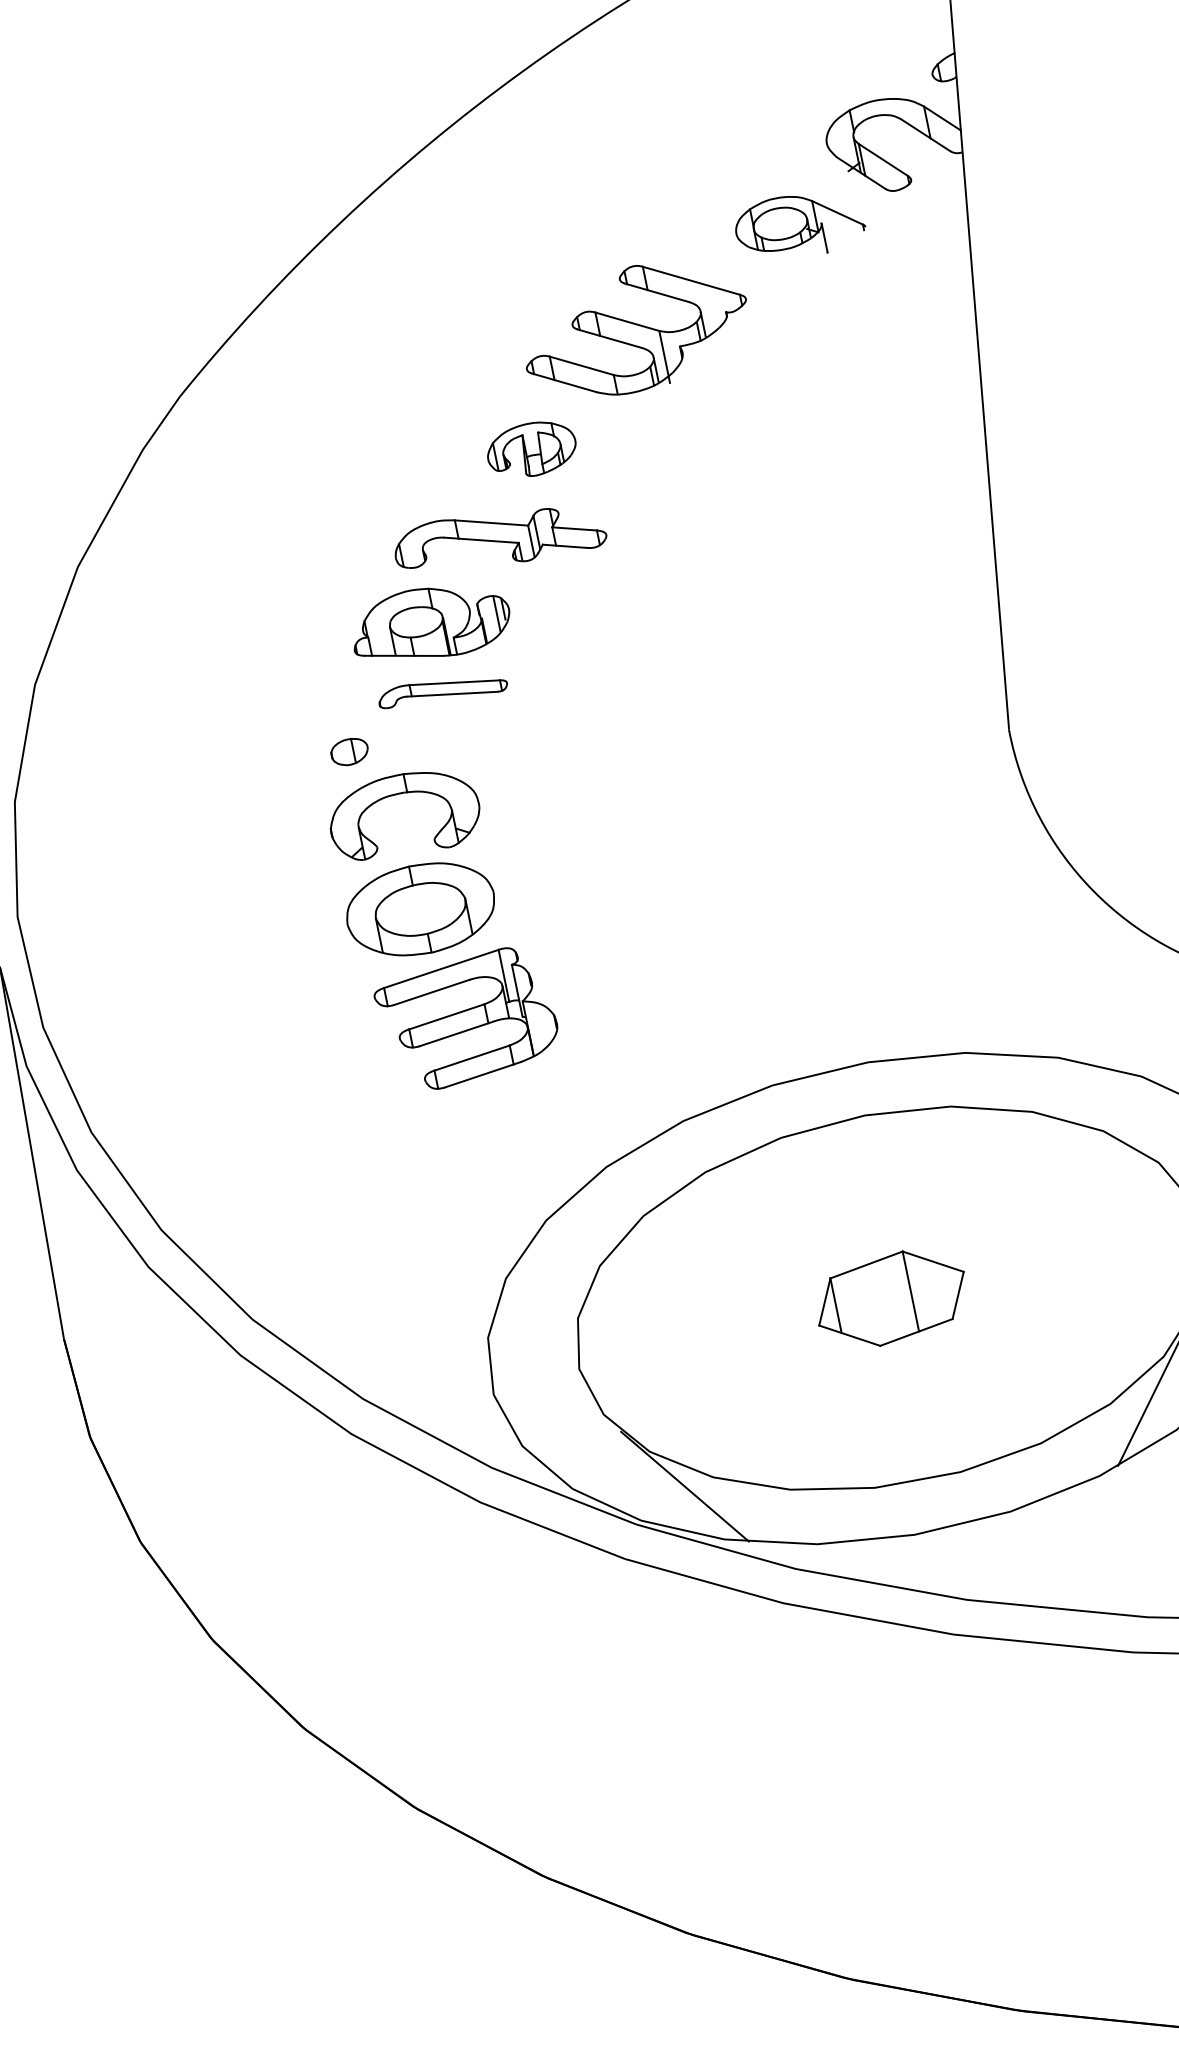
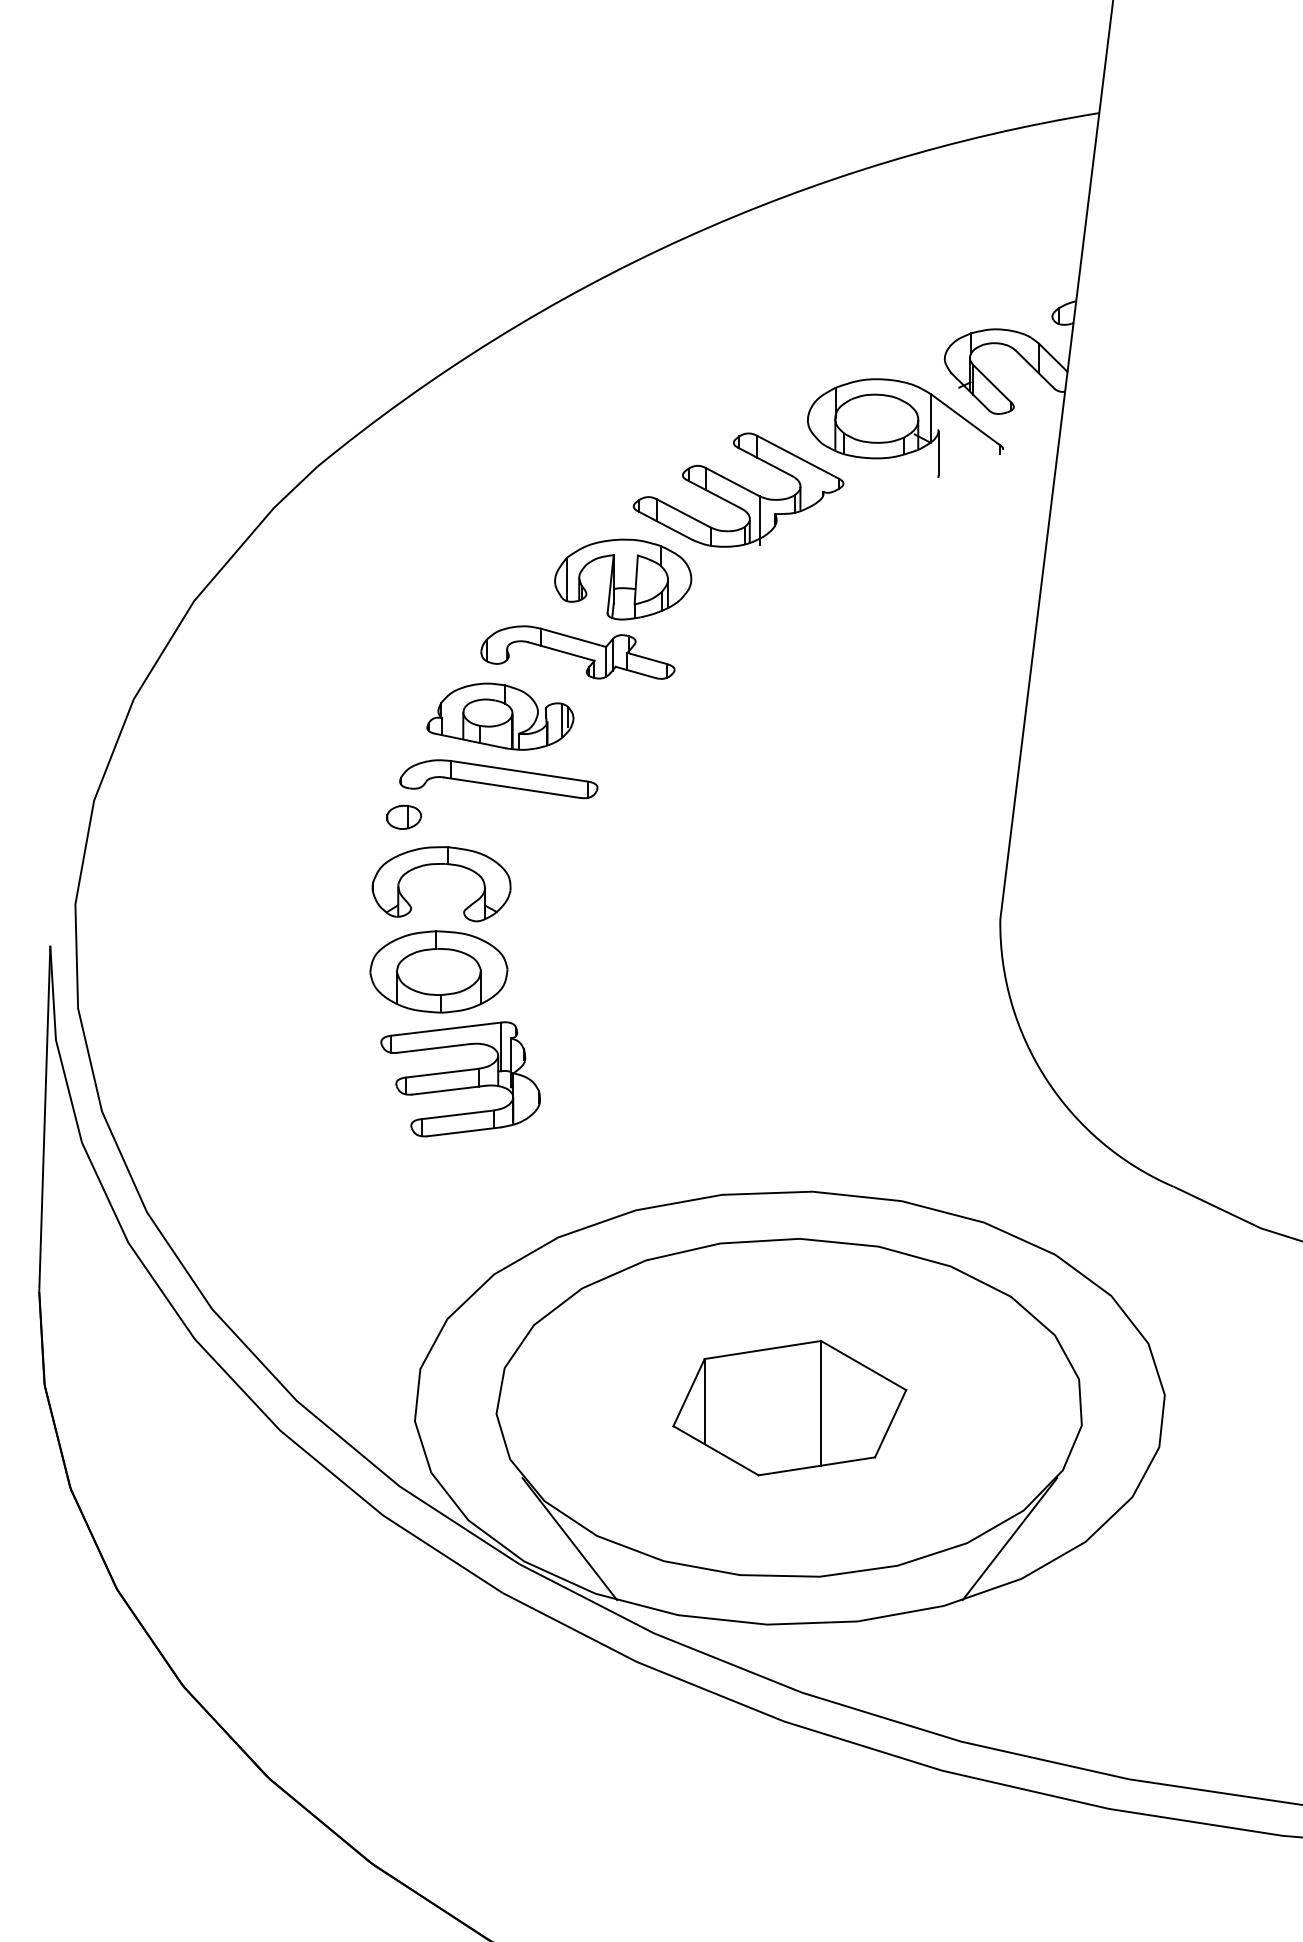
part: (799, 225) -> (905, 427), size x1.67
part: (531, 449) -> (623, 579), size x1.67
part: (442, 690) -> (498, 779), size x1.67
part: (891, 1299) -> (789, 1408), size x1.67

